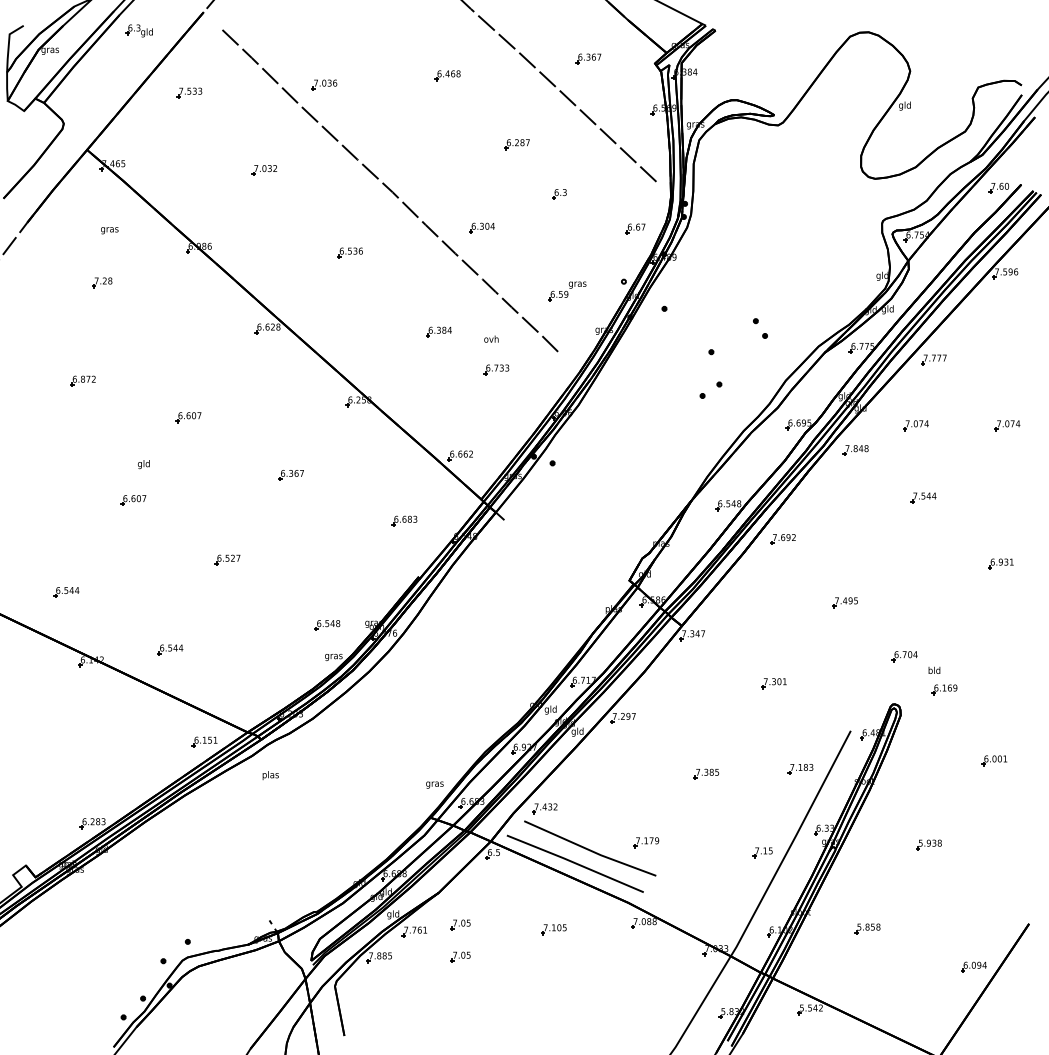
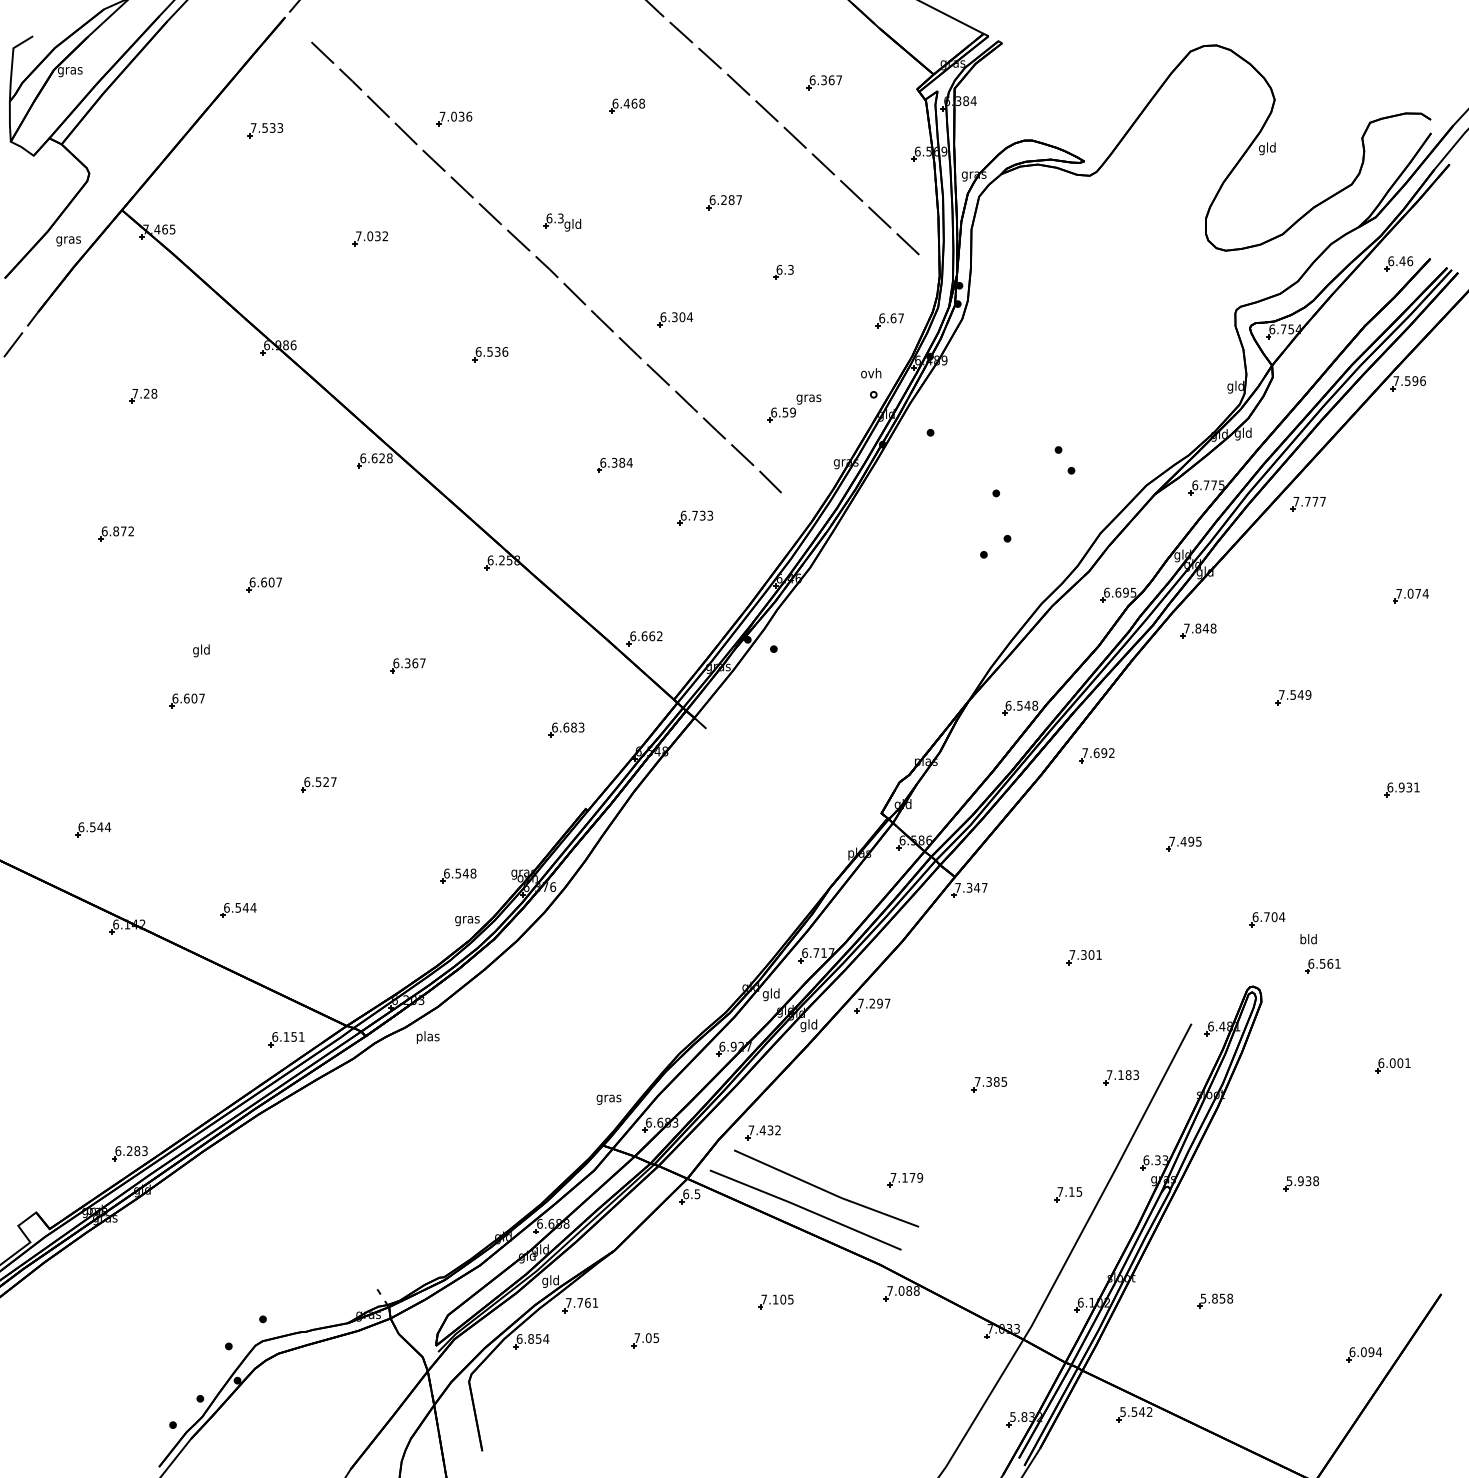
part: (139, 30) -> (562, 222), moved
text: (1000, 186) -> (1400, 261), 7.60 -> 6.46
text: (109, 230) -> (68, 241), moved
text: (491, 339) -> (871, 373), moved
part: (915, 425) -> (1282, 595), removed
text: (934, 495) -> (1308, 694), 7.544 -> 7.549
text: (949, 687) -> (1329, 963), 6.169 -> 6.561
text: (270, 775) -> (427, 1037), moved
part: (460, 924) -> (645, 1295), removed
text: (380, 955) -> (532, 1338), 7.885 -> 6.854

